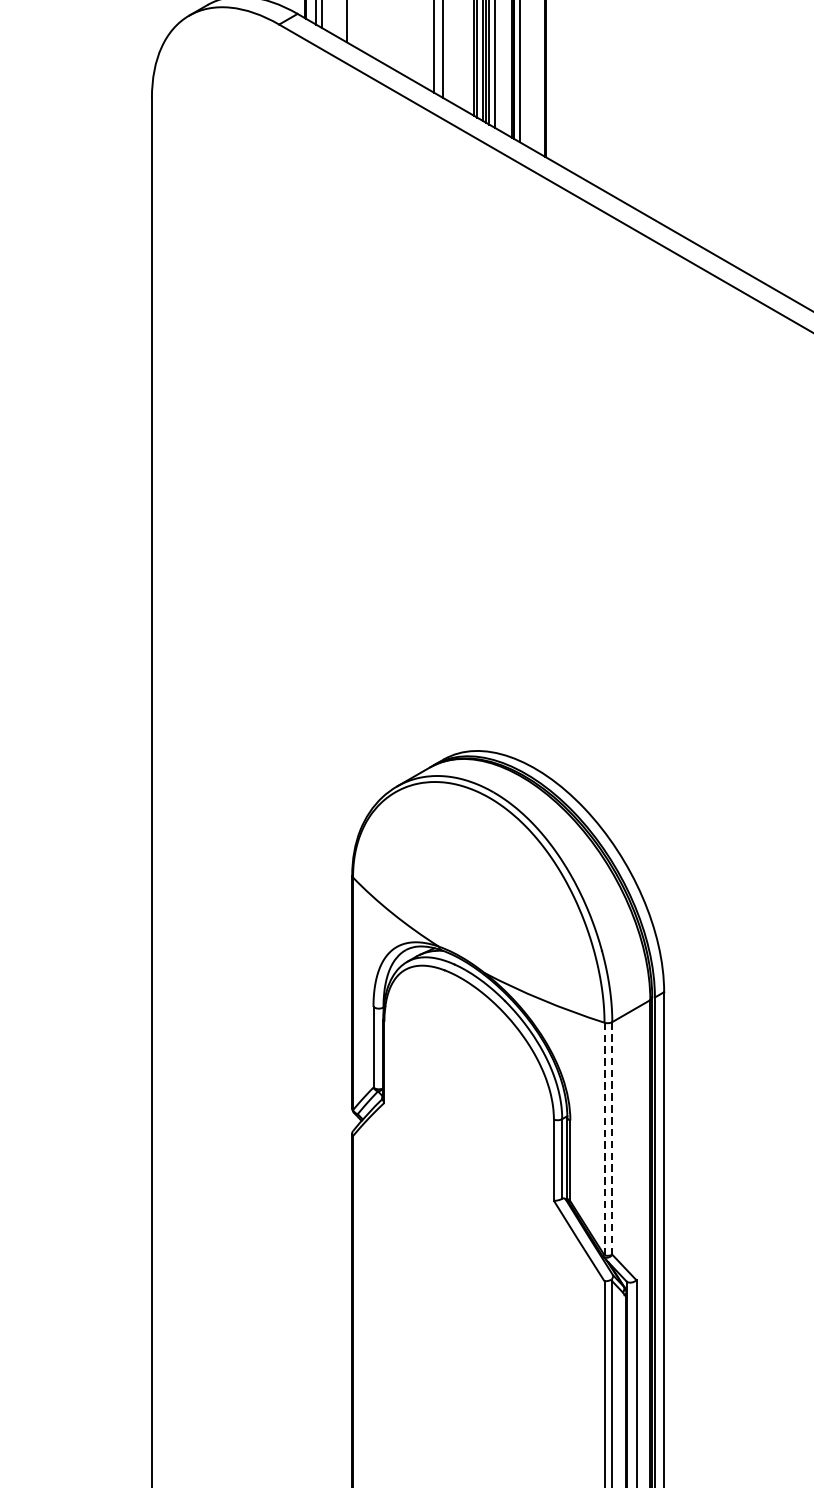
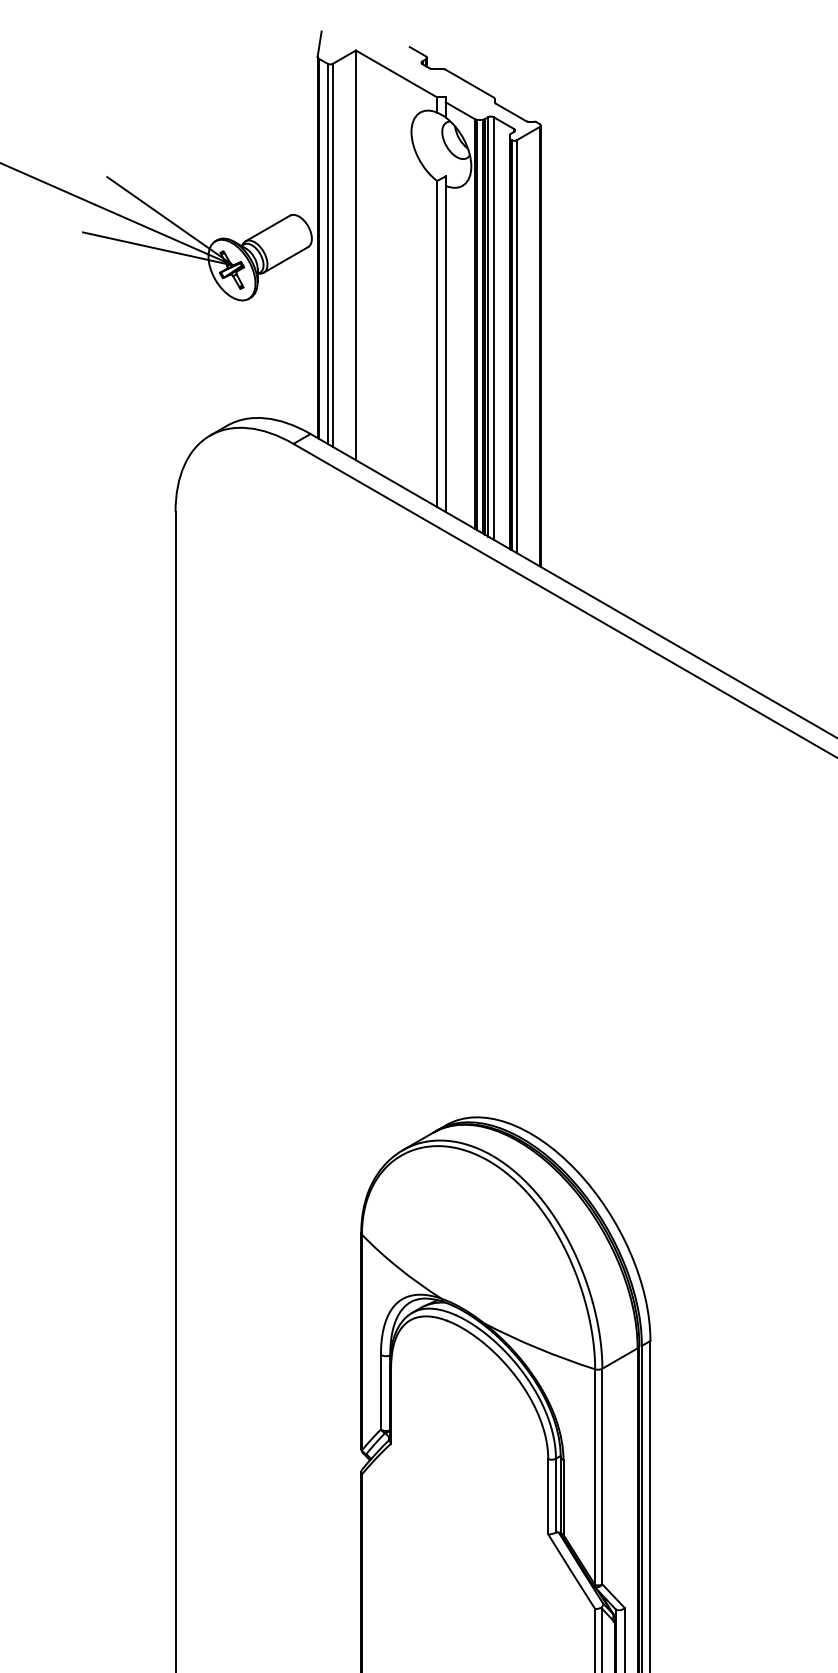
line: (612, 1138) -> (602, 1476), dashed -> solid
line: (604, 1139) -> (595, 1477), dashed -> solid

